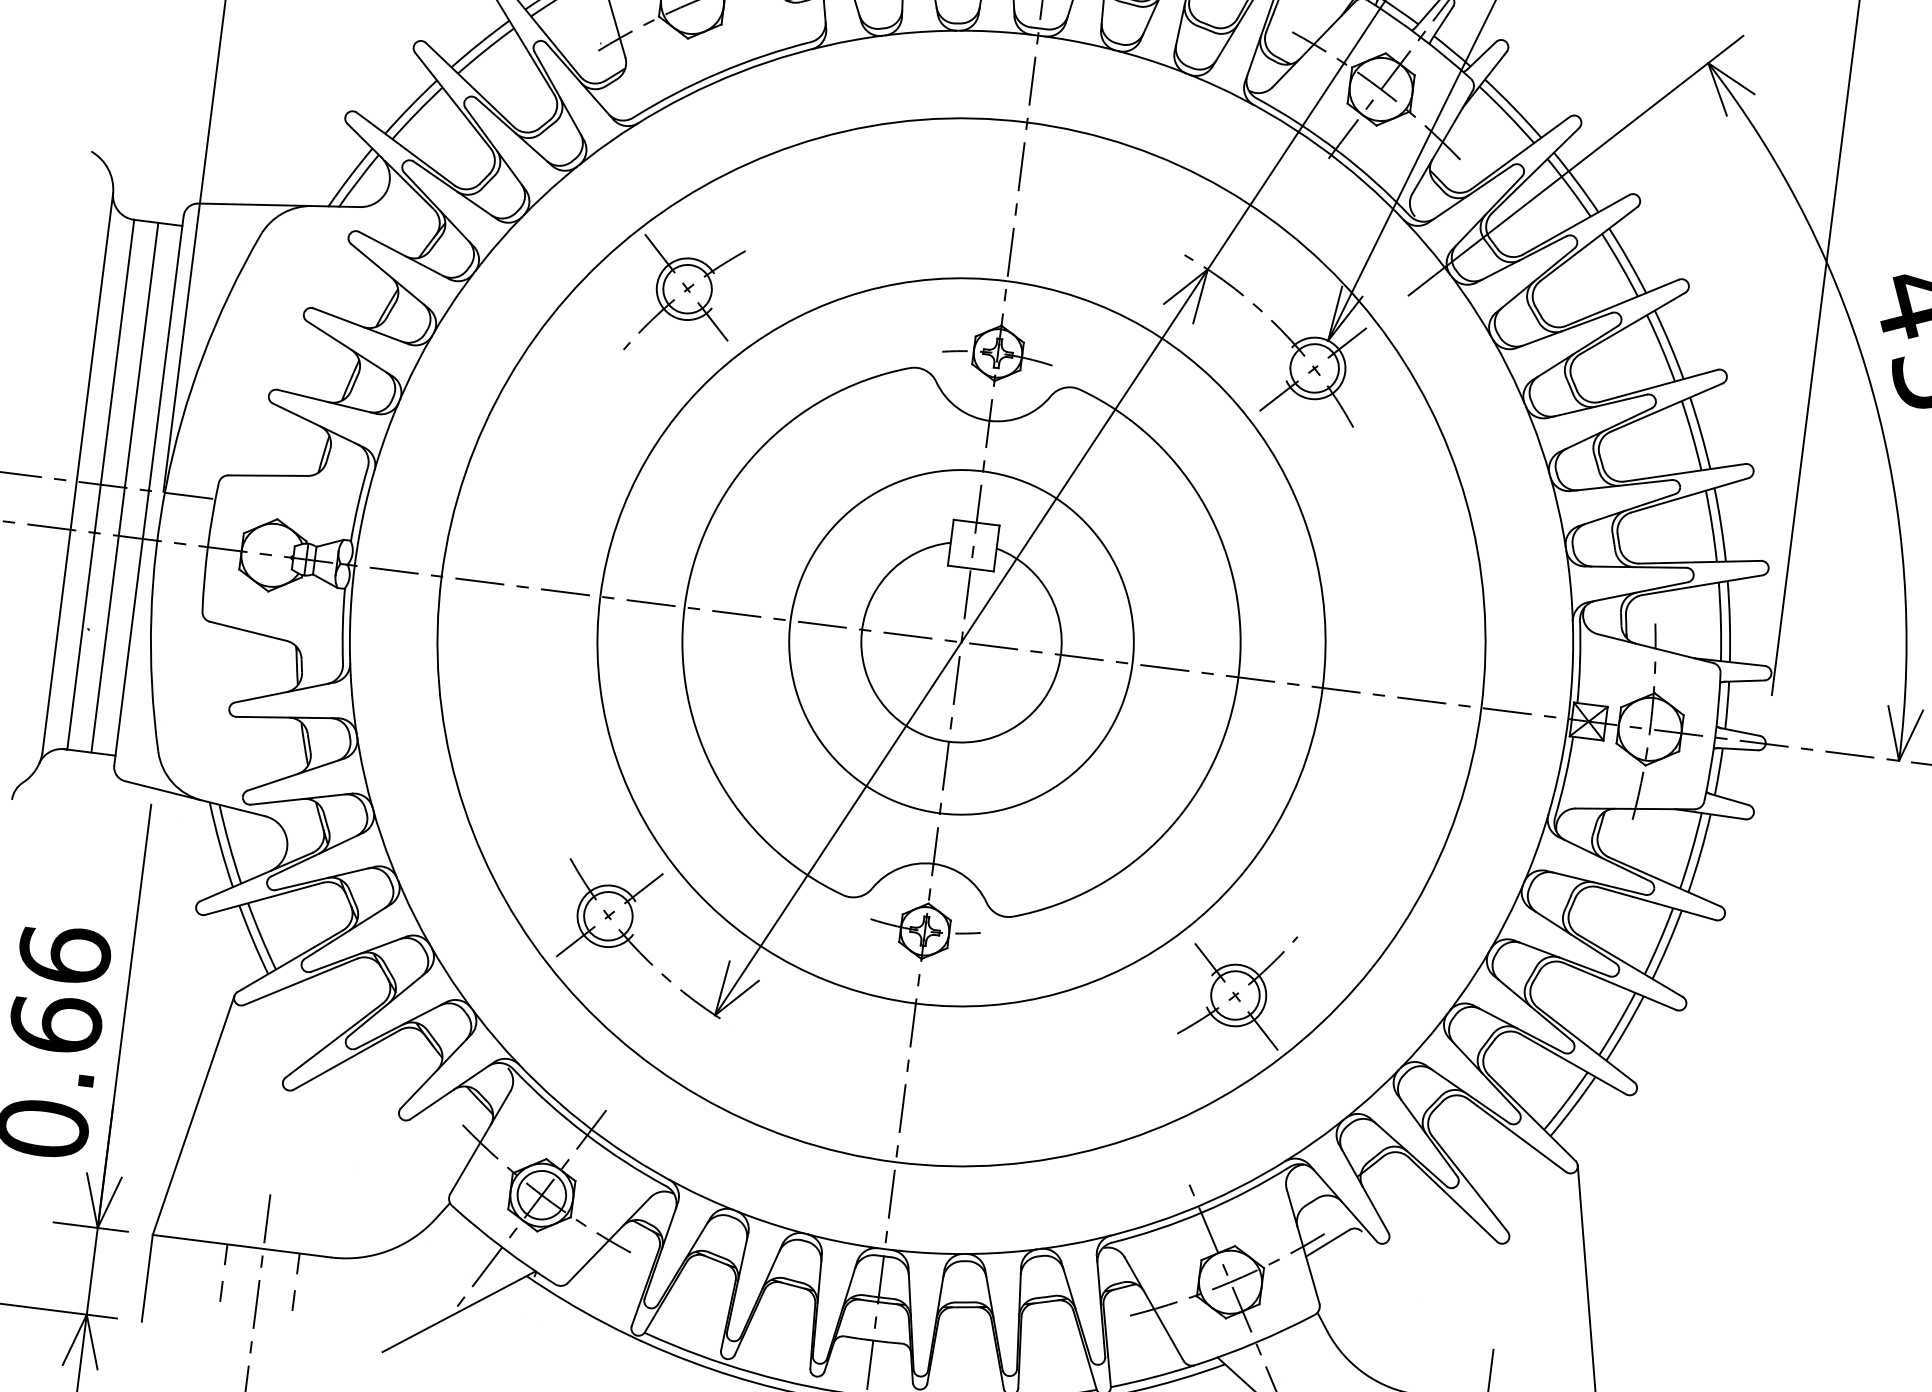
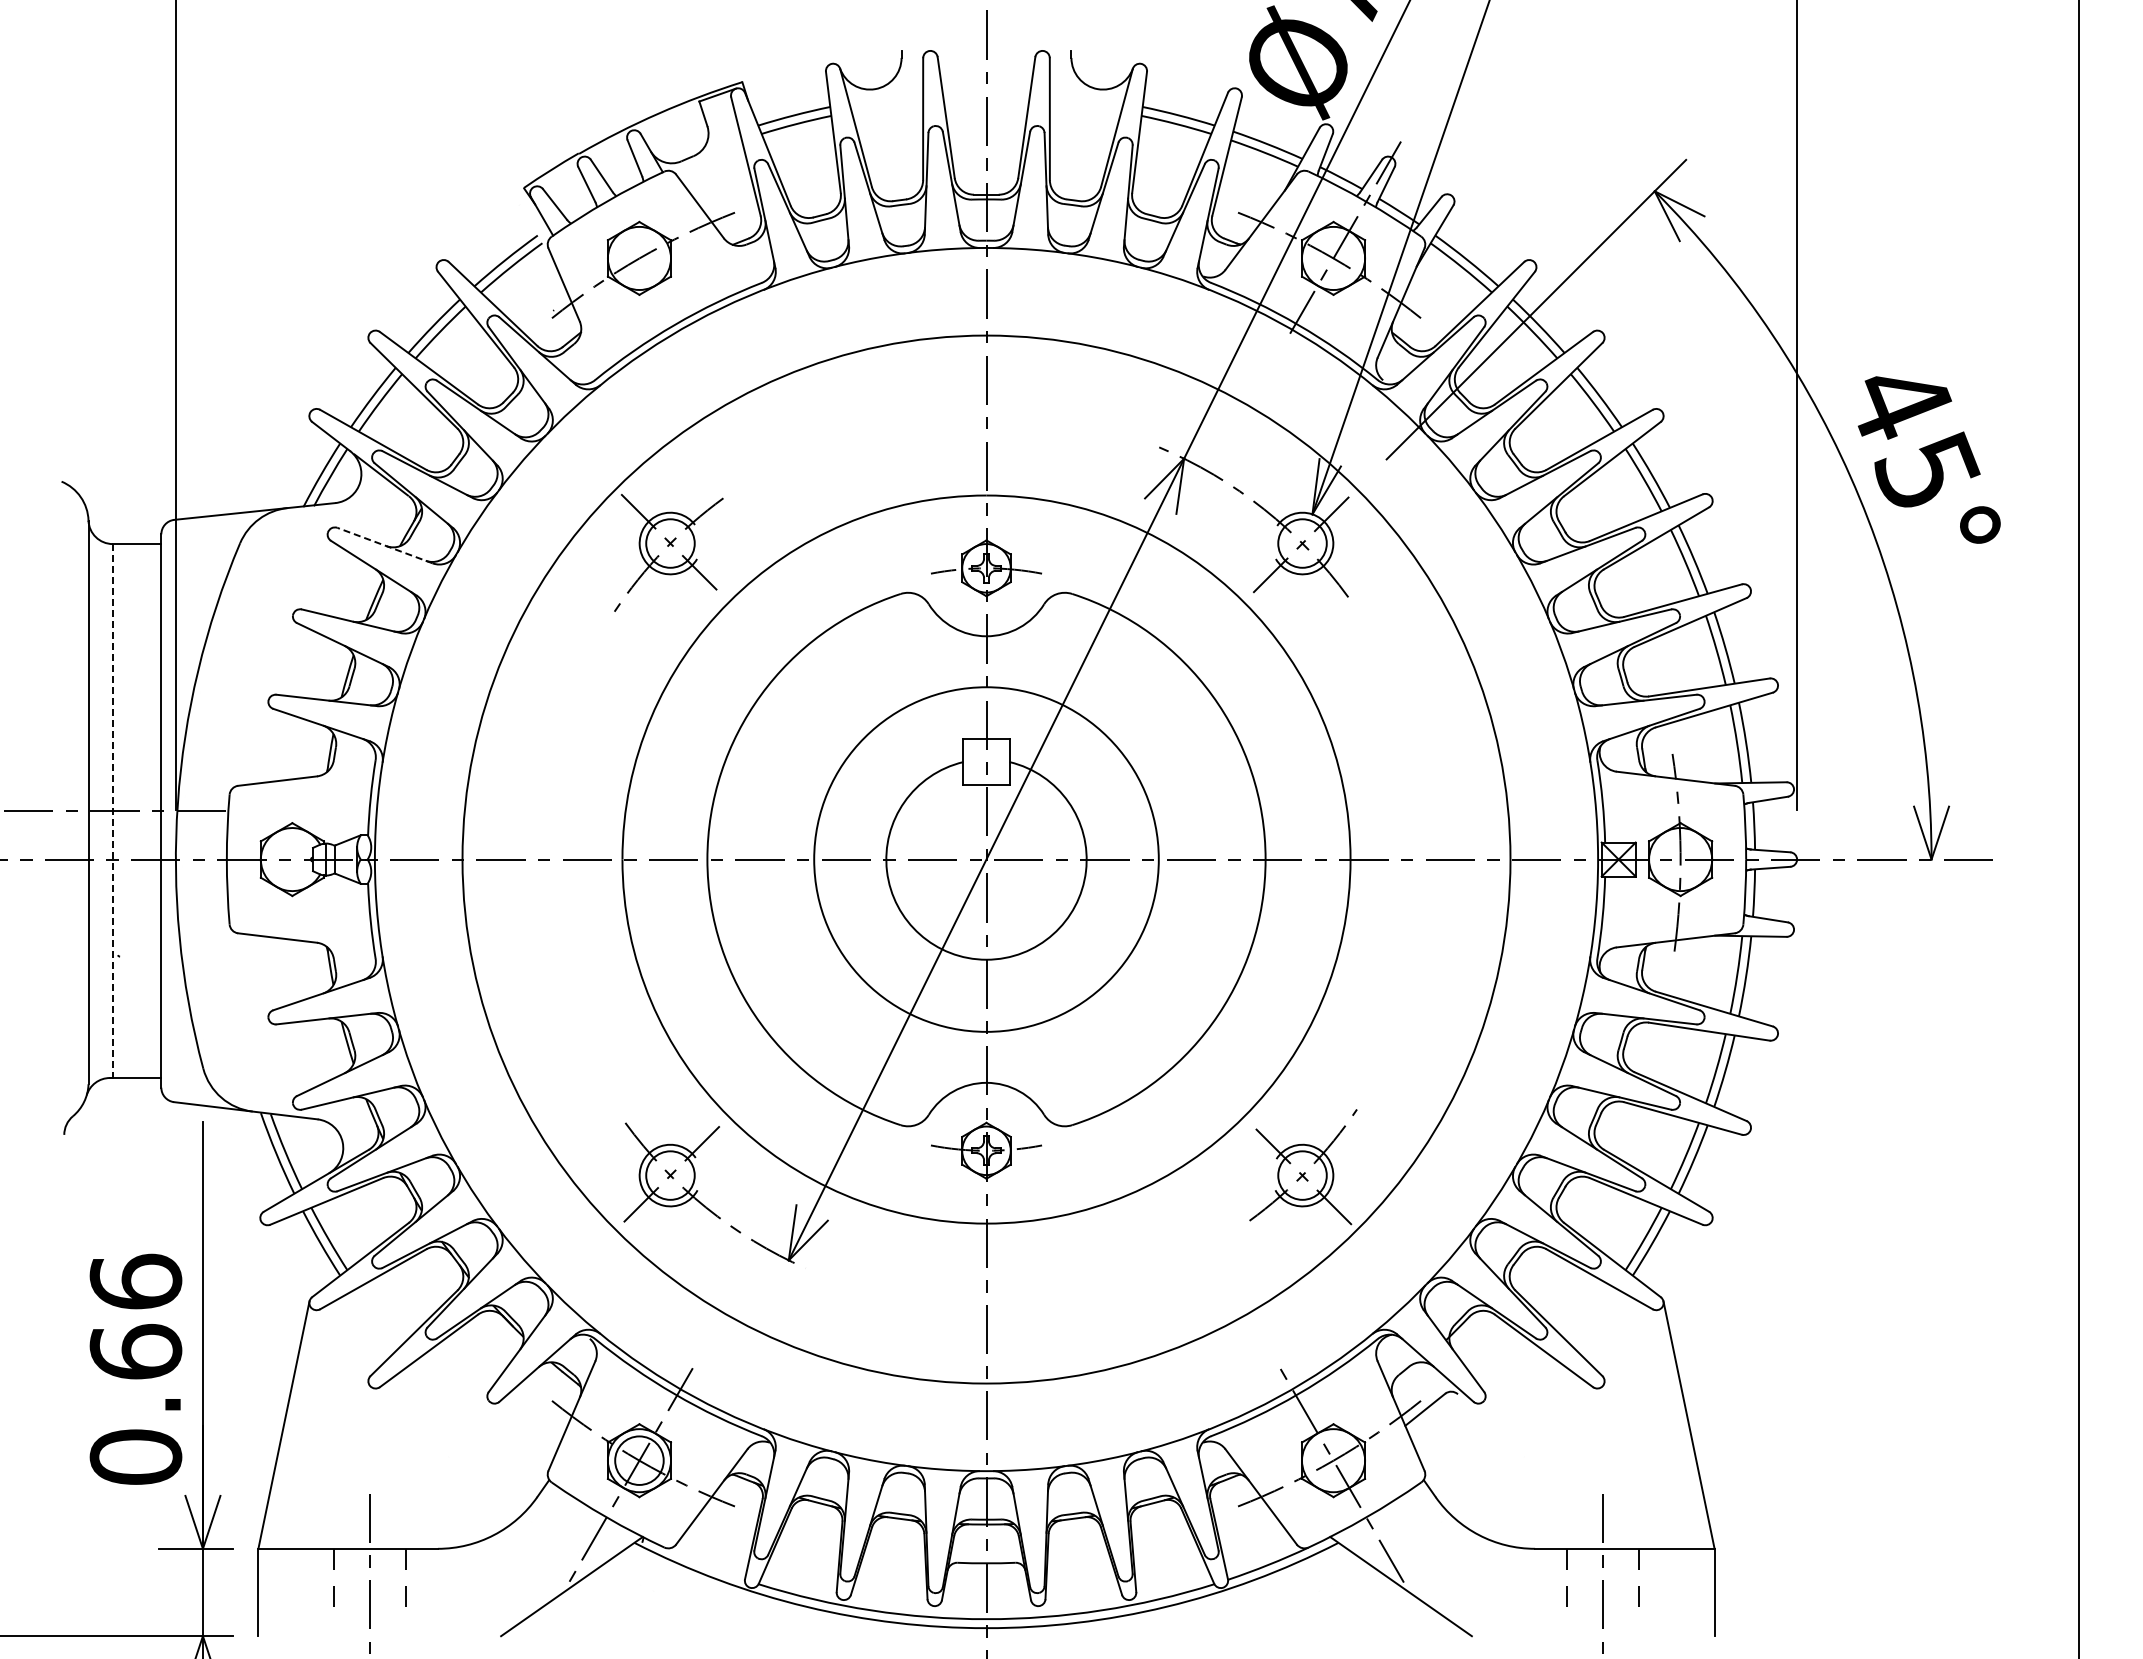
line: (404, 255) -> (385, 545), solid -> dashed
line: (100, 485) -> (112, 811), solid -> dashed
line: (125, 488) -> (137, 811), removed

